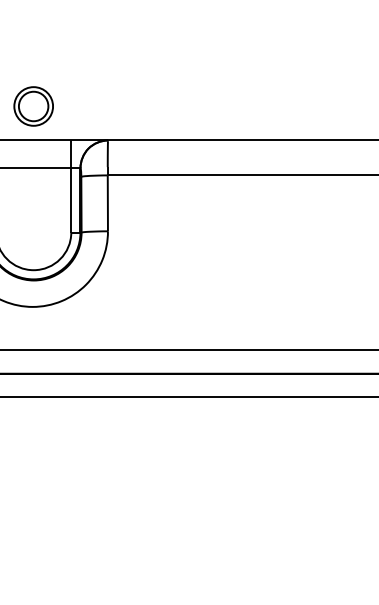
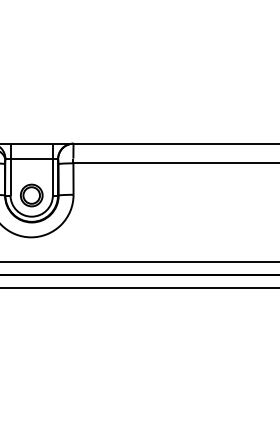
part: (33, 106) -> (31, 195), moved

